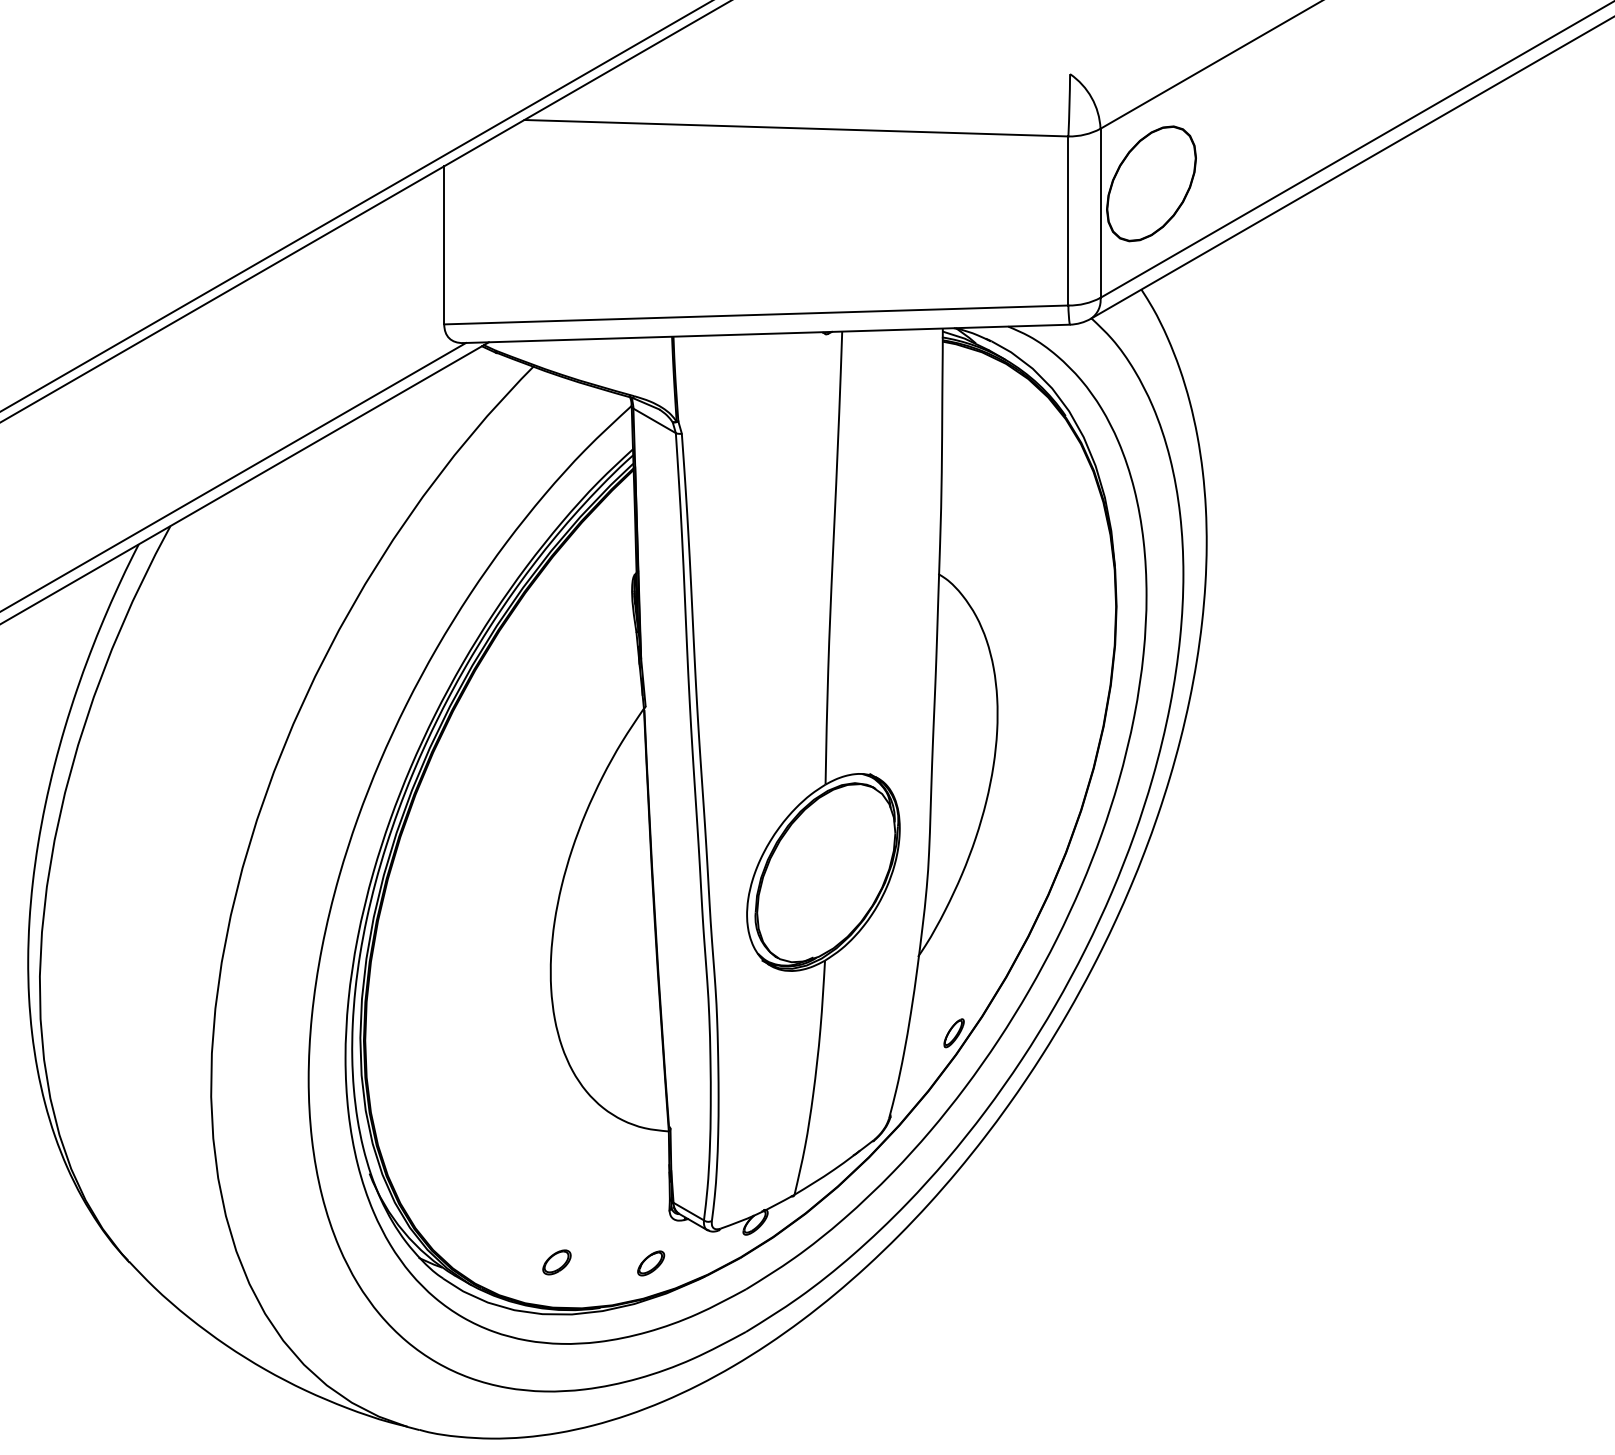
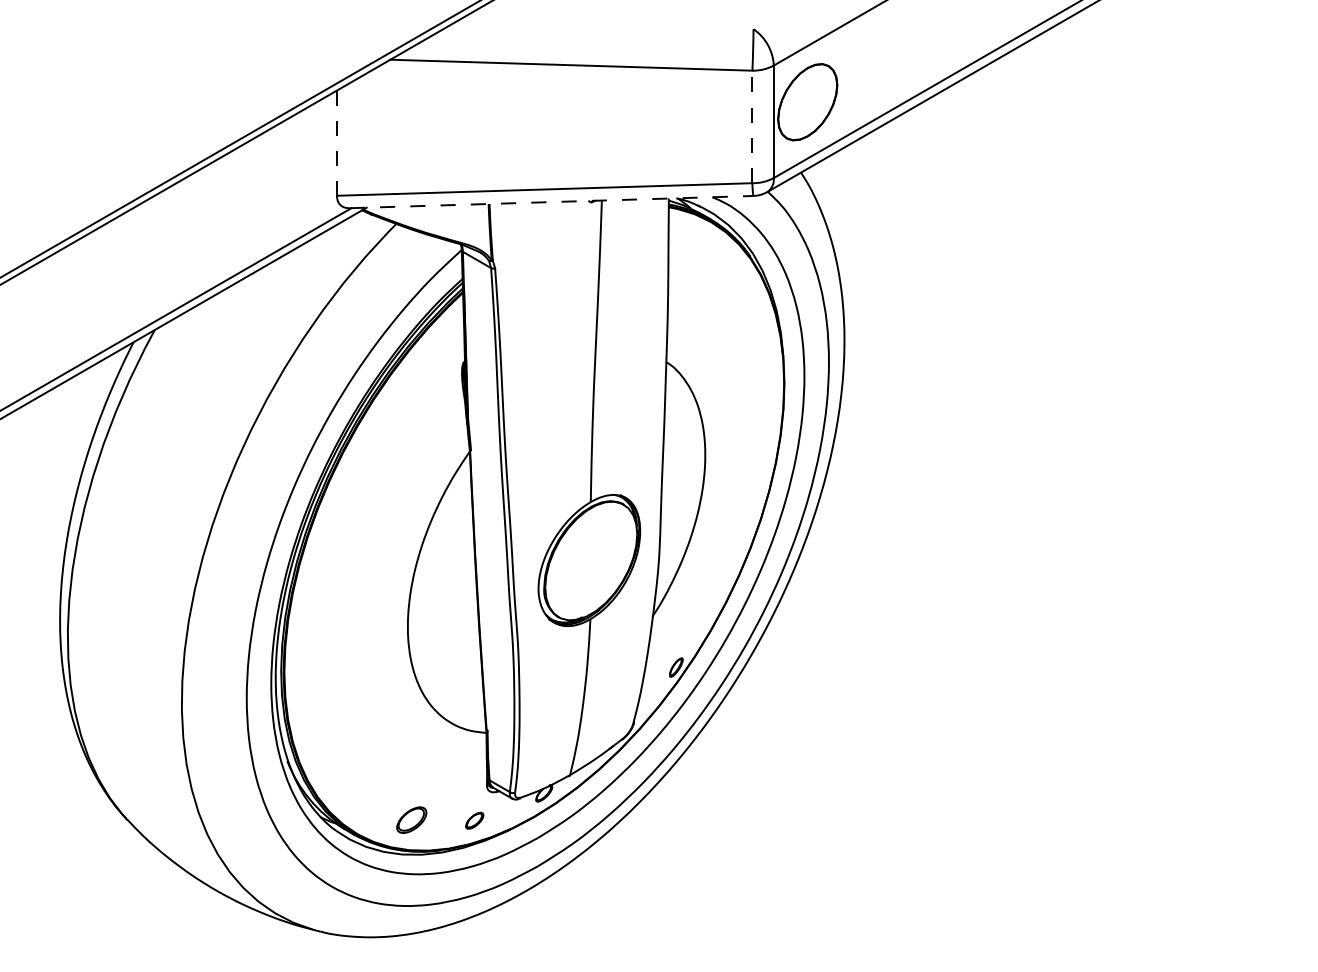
line: (1068, 220) -> (752, 126), solid -> dashed
line: (444, 245) -> (337, 143), solid -> dashed
line: (766, 334) -> (551, 202), solid -> dashed
part: (557, 1261) -> (412, 819), size x1.6

